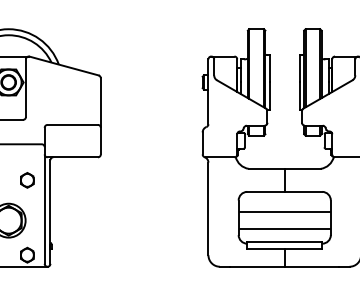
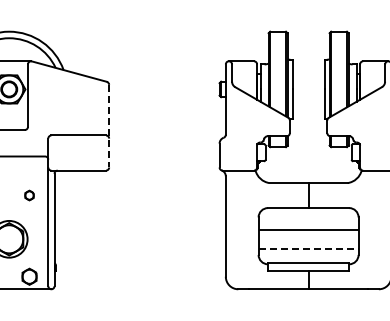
line: (101, 116) -> (109, 126), solid -> dashed
part: (27, 180) -> (29, 195), size x0.6
line: (284, 229) -> (308, 248), solid -> dashed

